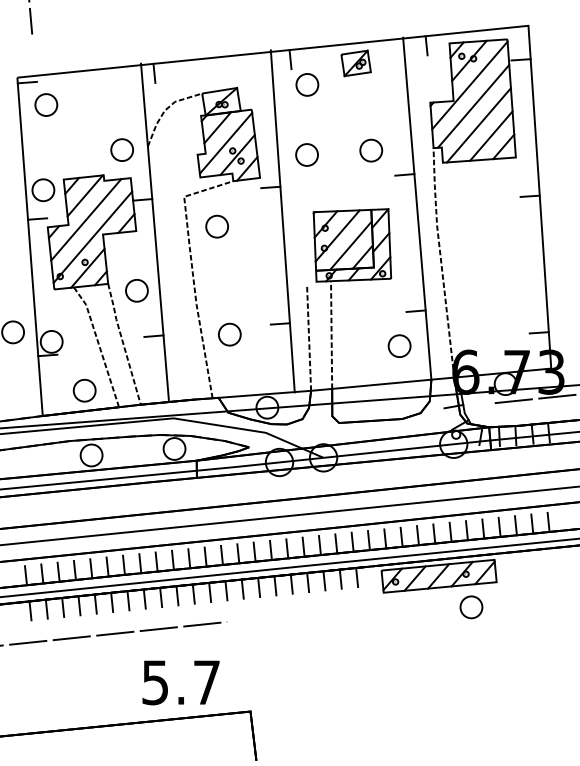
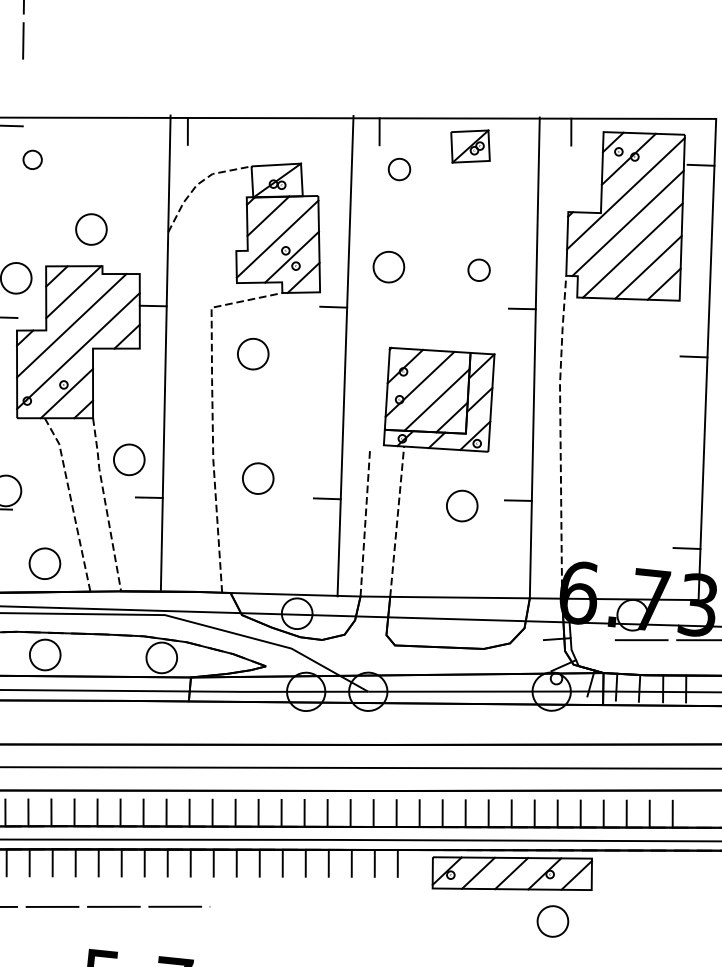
part: (307, 84) -> (399, 168), size x0.7
part: (46, 104) -> (32, 159), size x0.6
part: (121, 149) -> (90, 228), moved
part: (371, 150) -> (479, 270), size x0.7
part: (136, 290) -> (128, 459), moved
part: (229, 334) -> (257, 478), moved
part: (399, 345) -> (462, 505), moved

